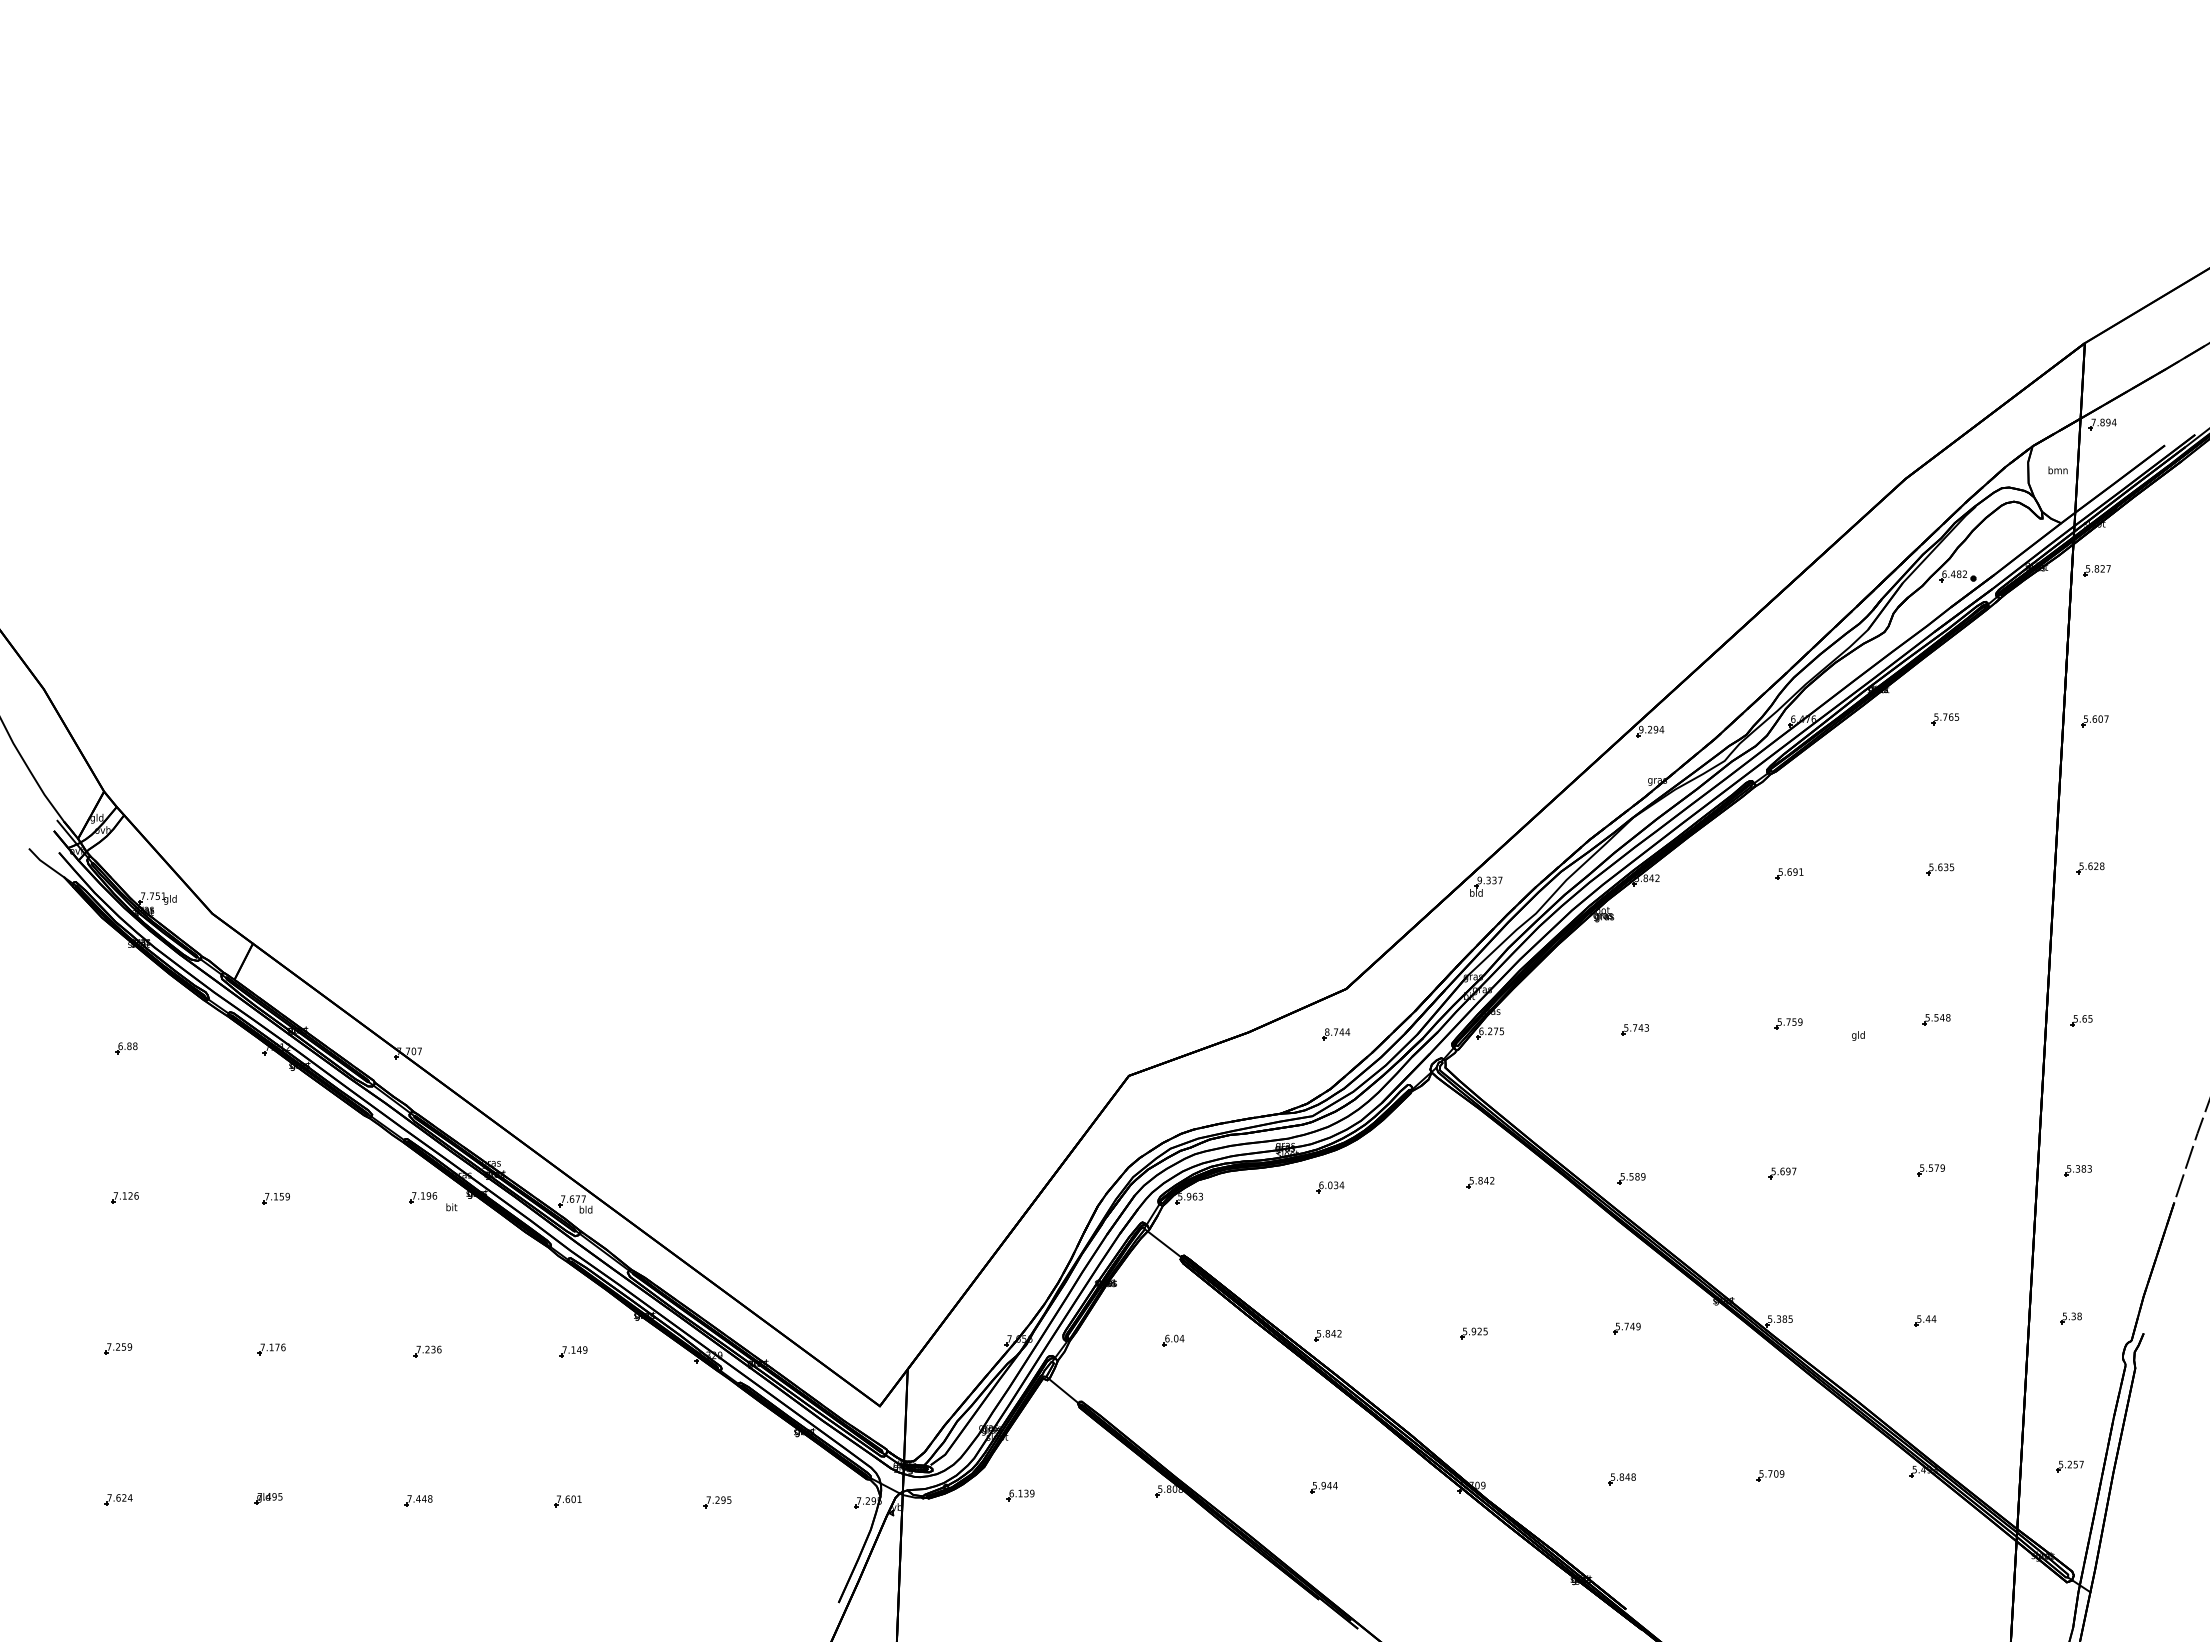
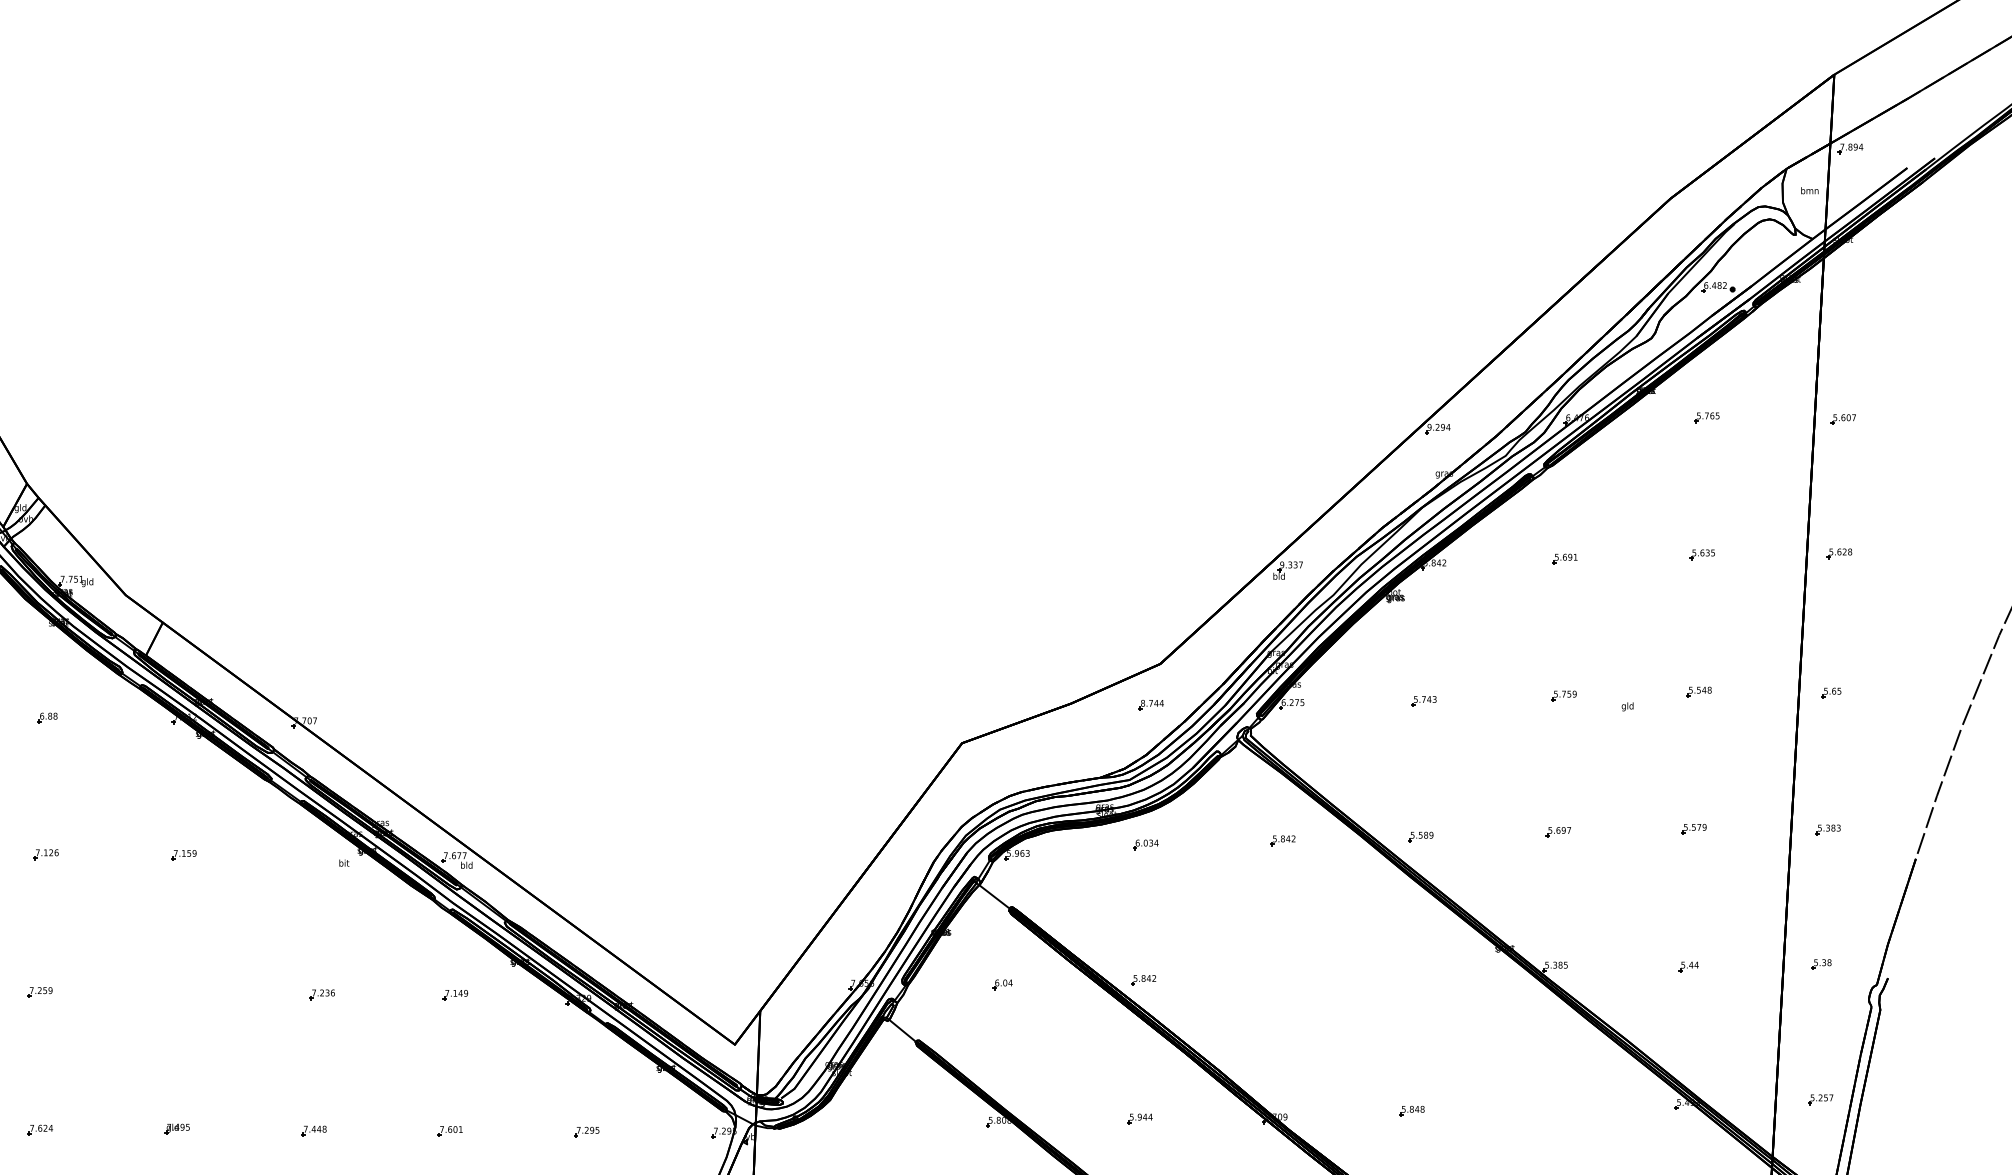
part: (2096, 570) -> (1844, 282), removed
part: (423, 1197) -> (318, 854), removed
part: (1626, 1328) -> (1416, 973), removed
part: (1473, 1333) -> (1276, 978), removed
part: (271, 1349) -> (179, 992), removed
part: (1770, 1475) -> (1547, 1107), removed
part: (1020, 1495) -> (863, 1126), removed

